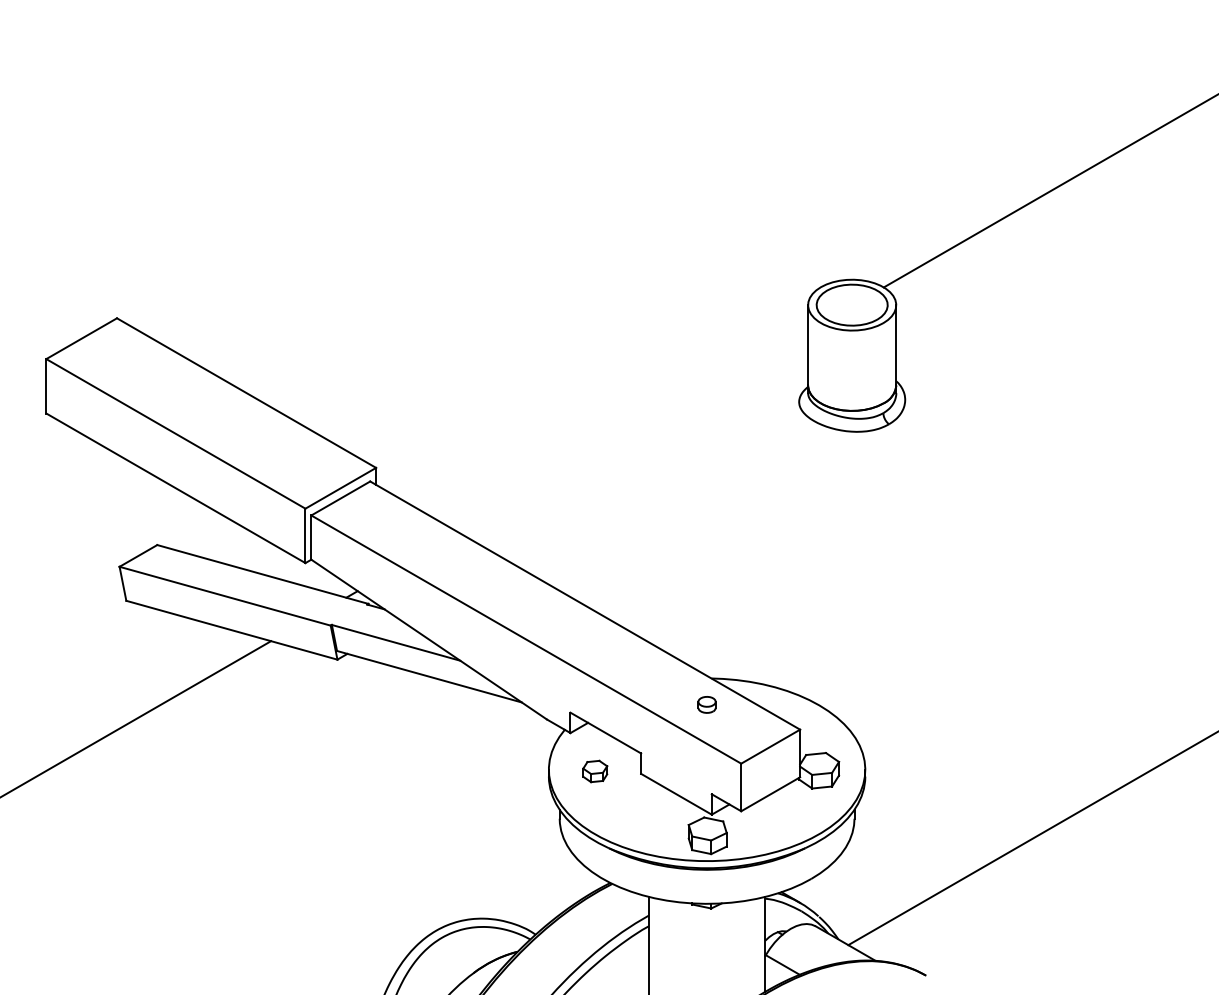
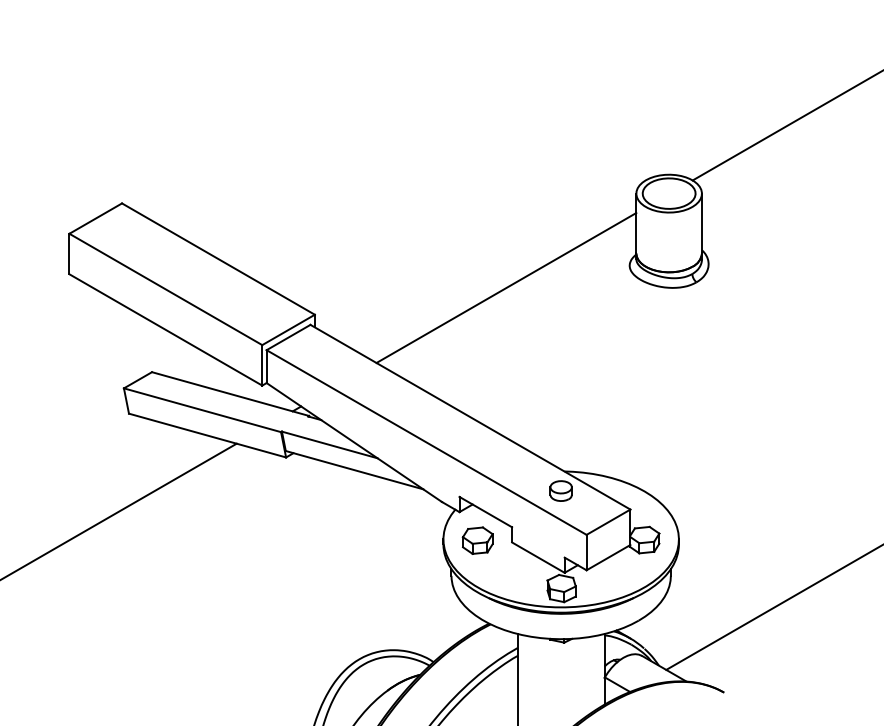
line: (633, 431) -> (506, 287), added
part: (706, 704) -> (560, 490), size x1.67
part: (595, 771) -> (478, 540), size x1.67

